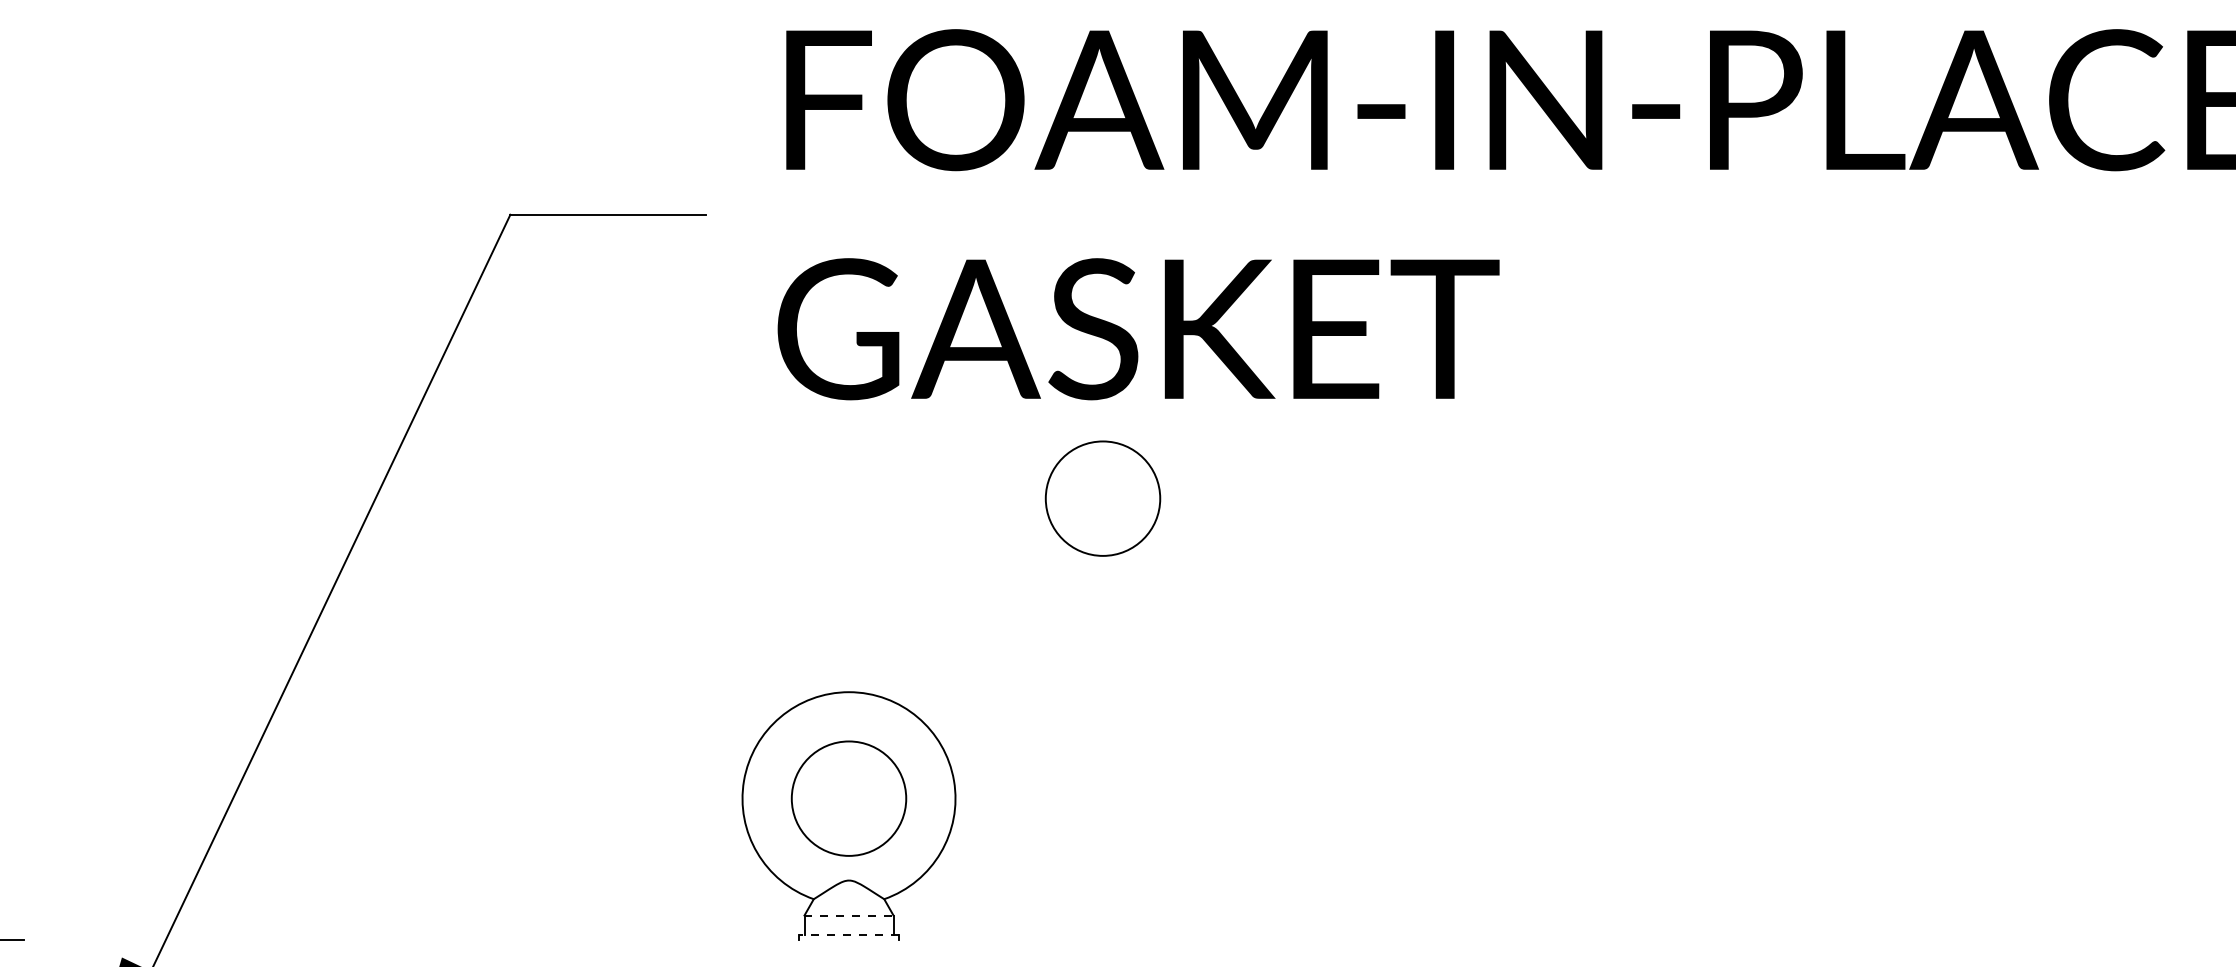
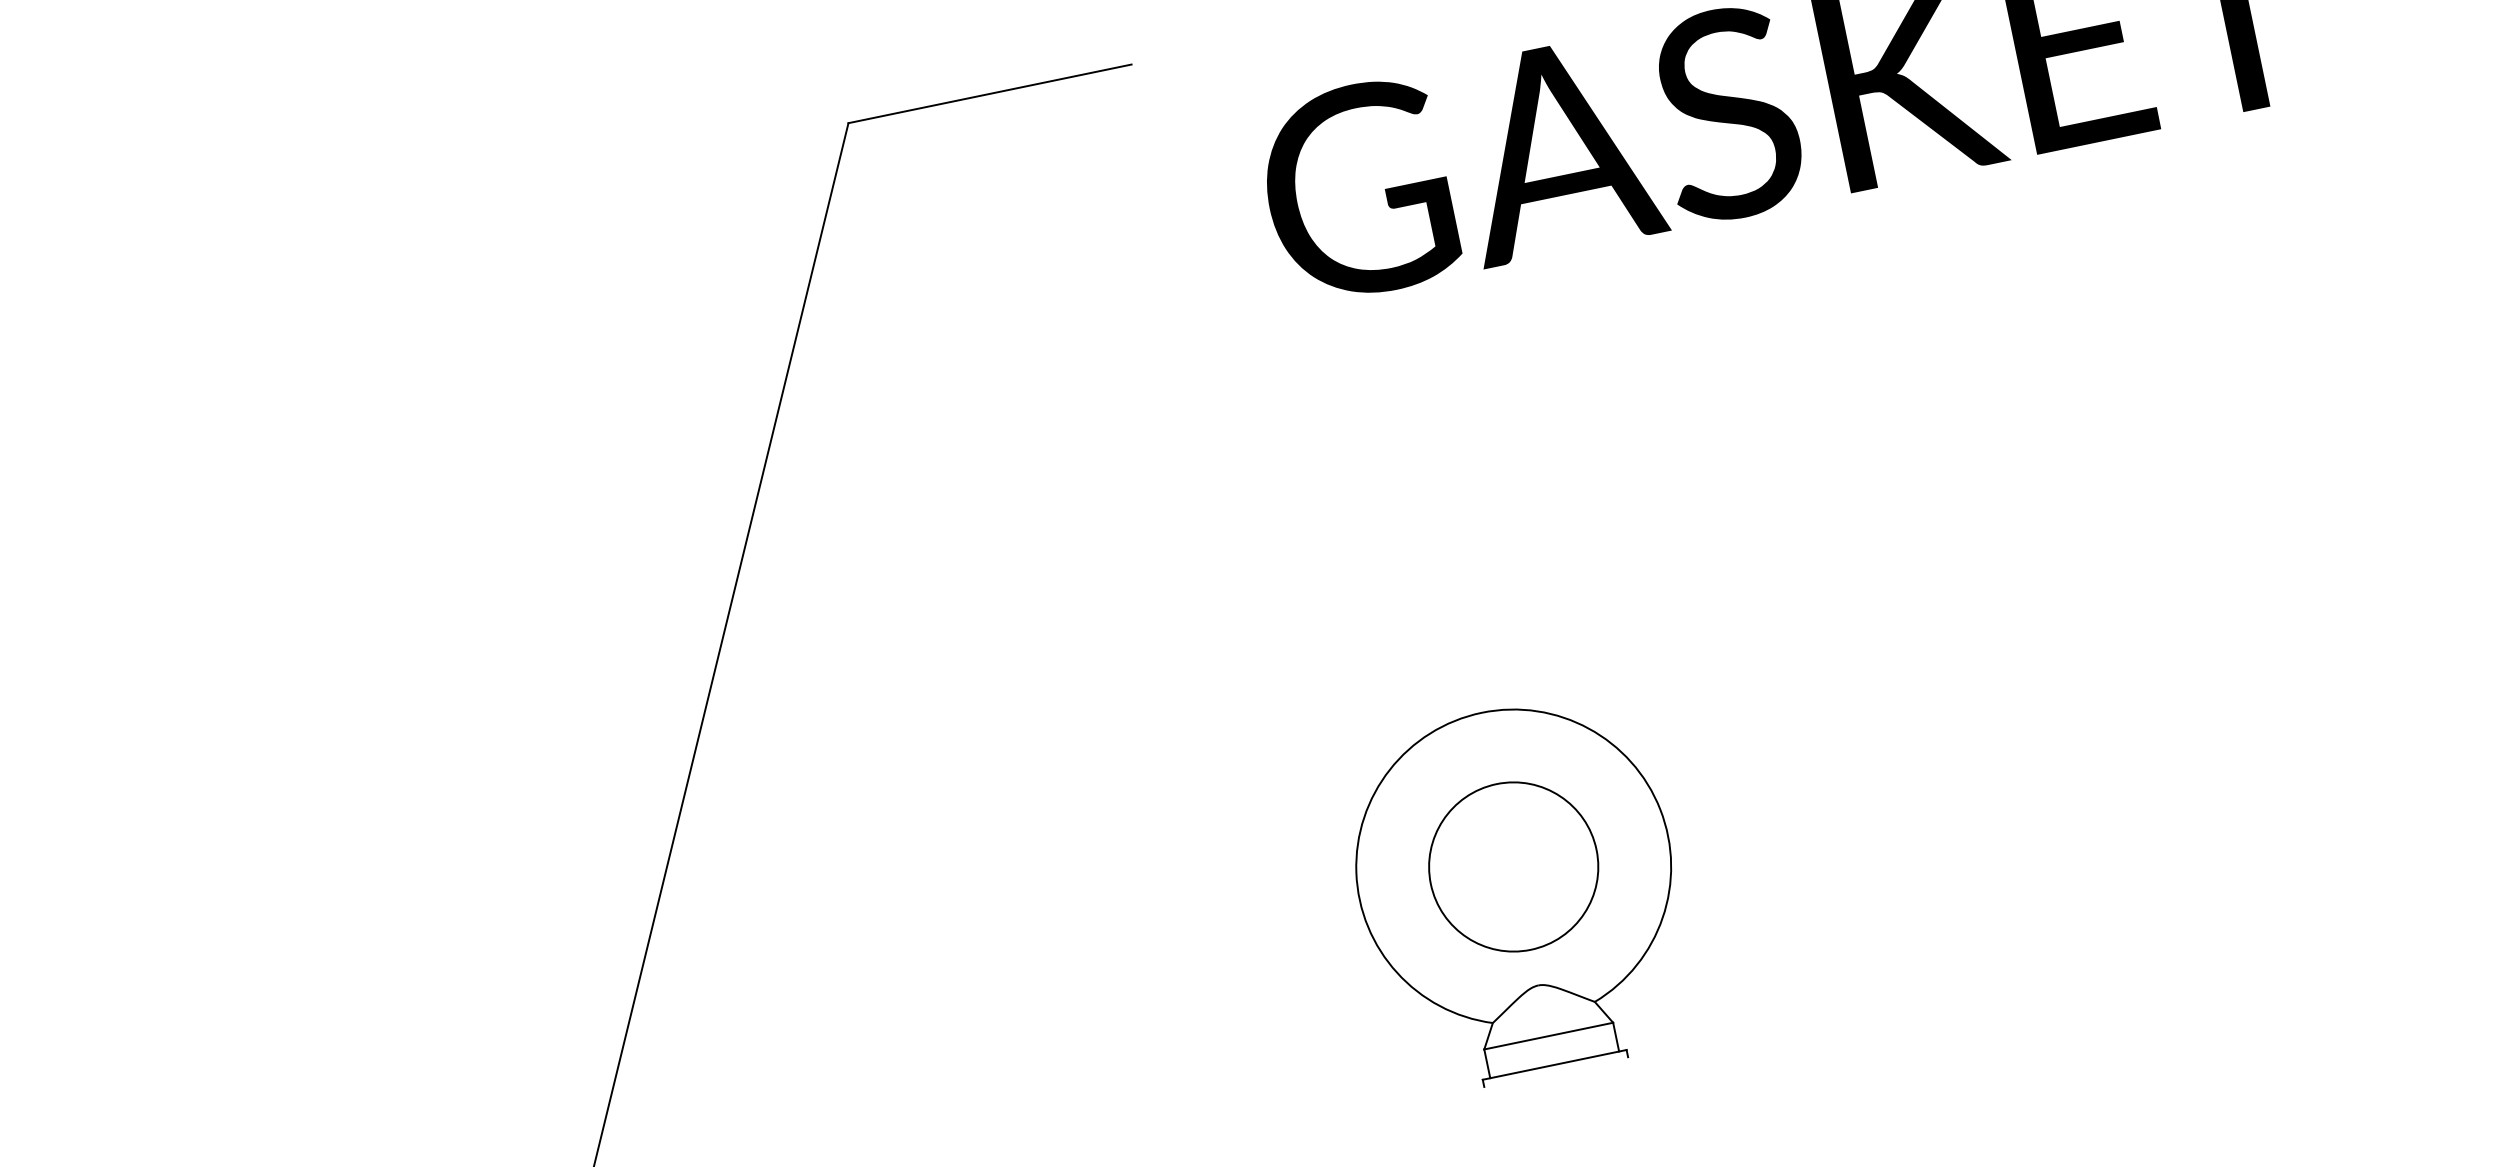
circle: (1102, 498) -> (1790, 356), removed
line: (849, 915) -> (1549, 1035), dashed -> solid
line: (849, 935) -> (1555, 1064), dashed -> solid

